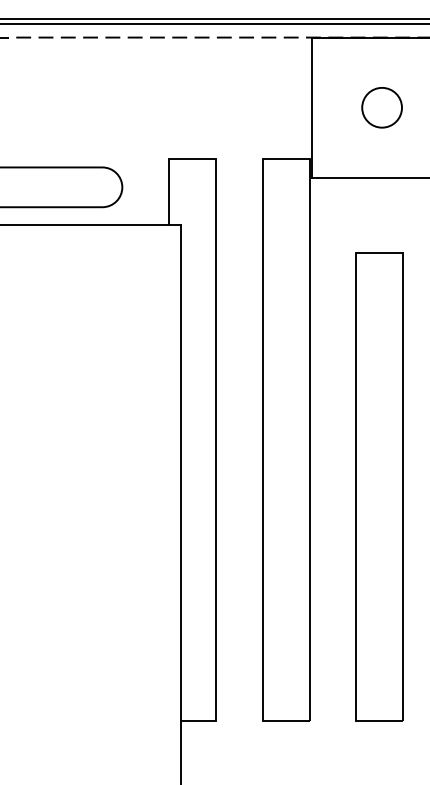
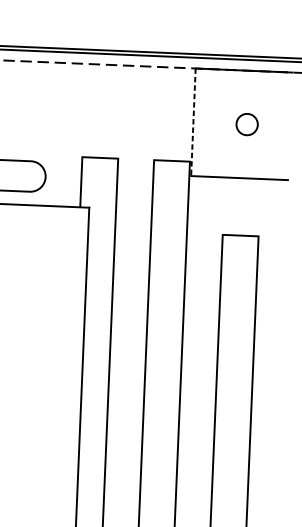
circle: (381, 107) -> (246, 124), size x0.7
line: (311, 108) -> (193, 122), solid -> dashed

